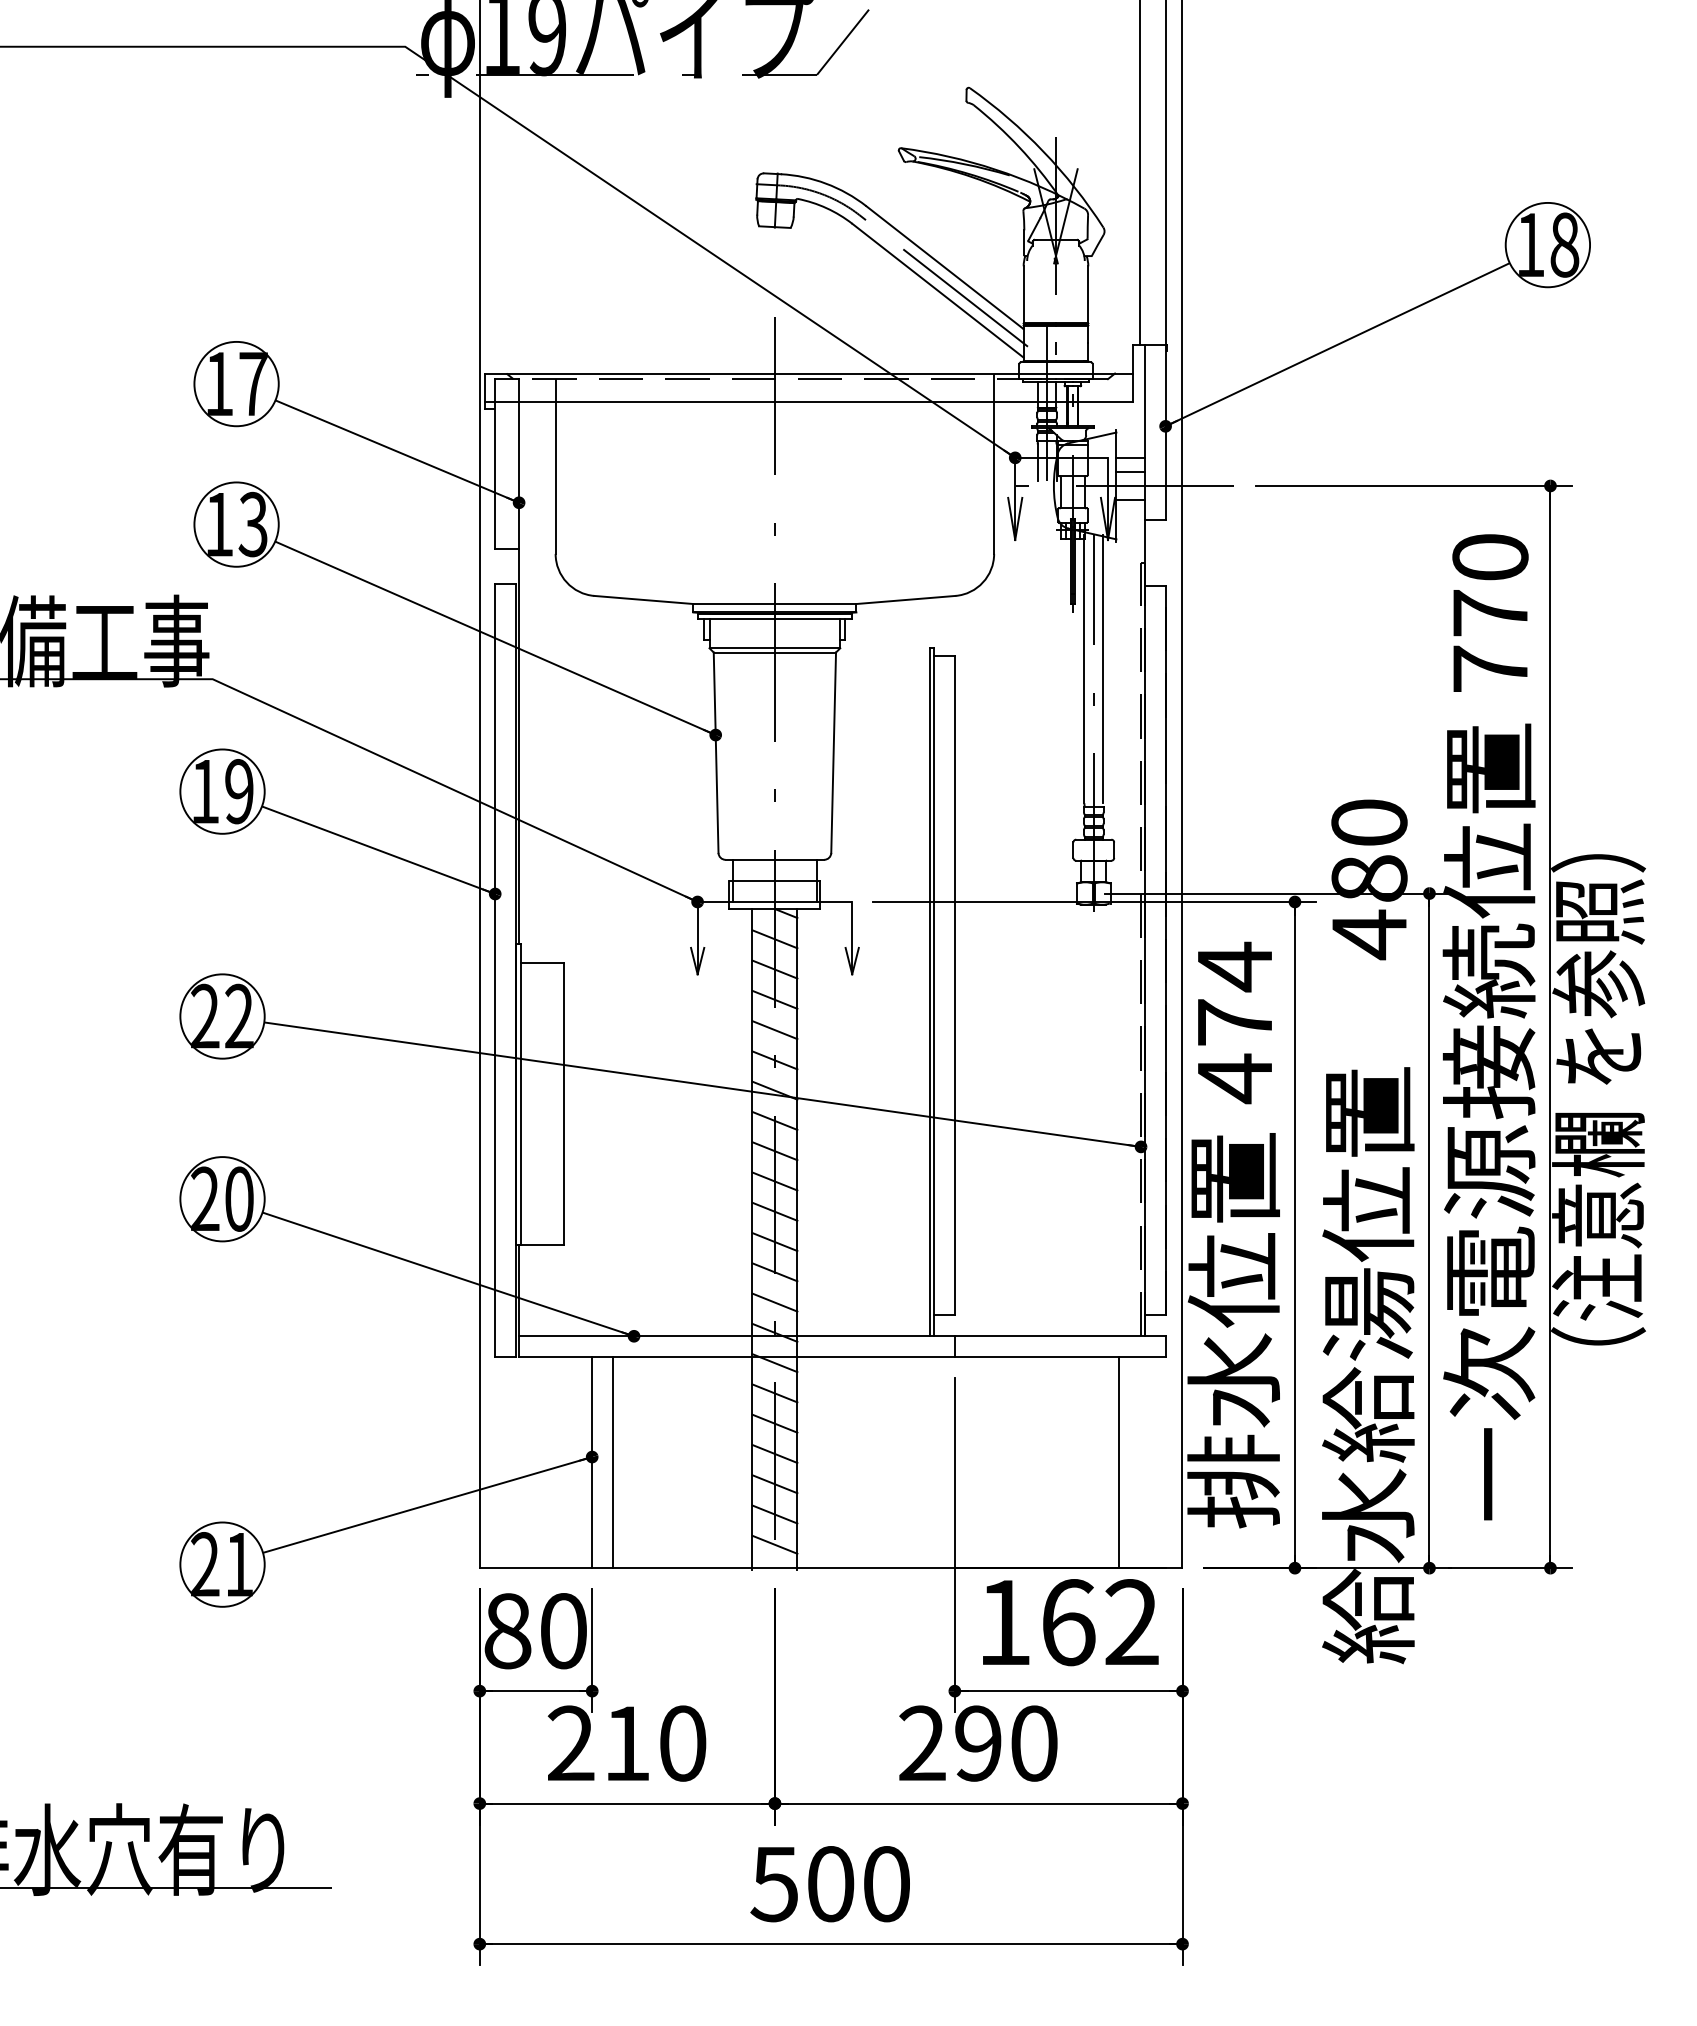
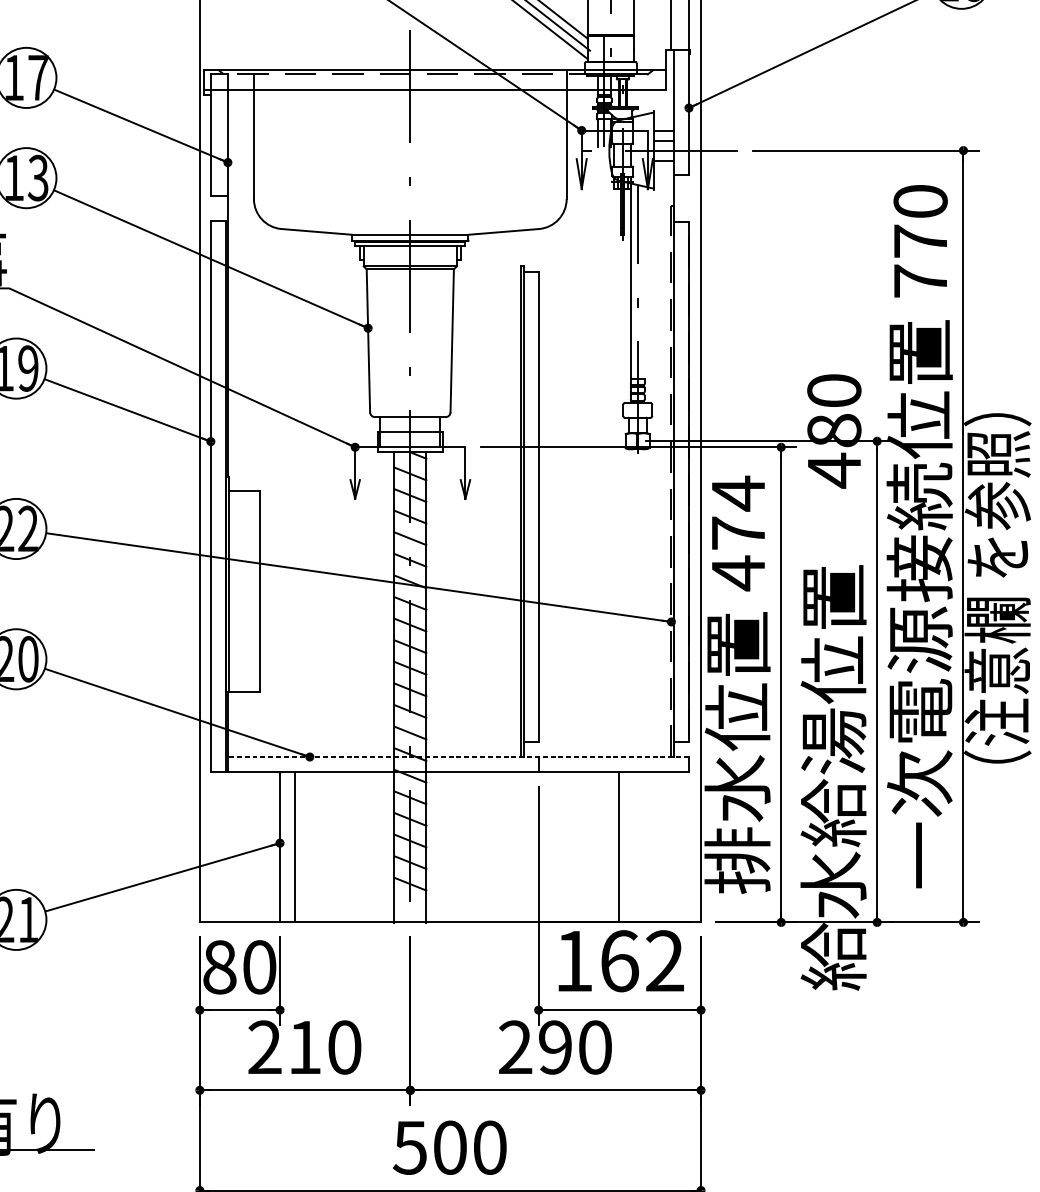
line: (1103, 668) -> (644, 280), removed
line: (841, 1336) -> (457, 757), solid -> dashed
line: (1119, 1462) -> (619, 847), moved
line: (774, 1544) -> (410, 905), removed

